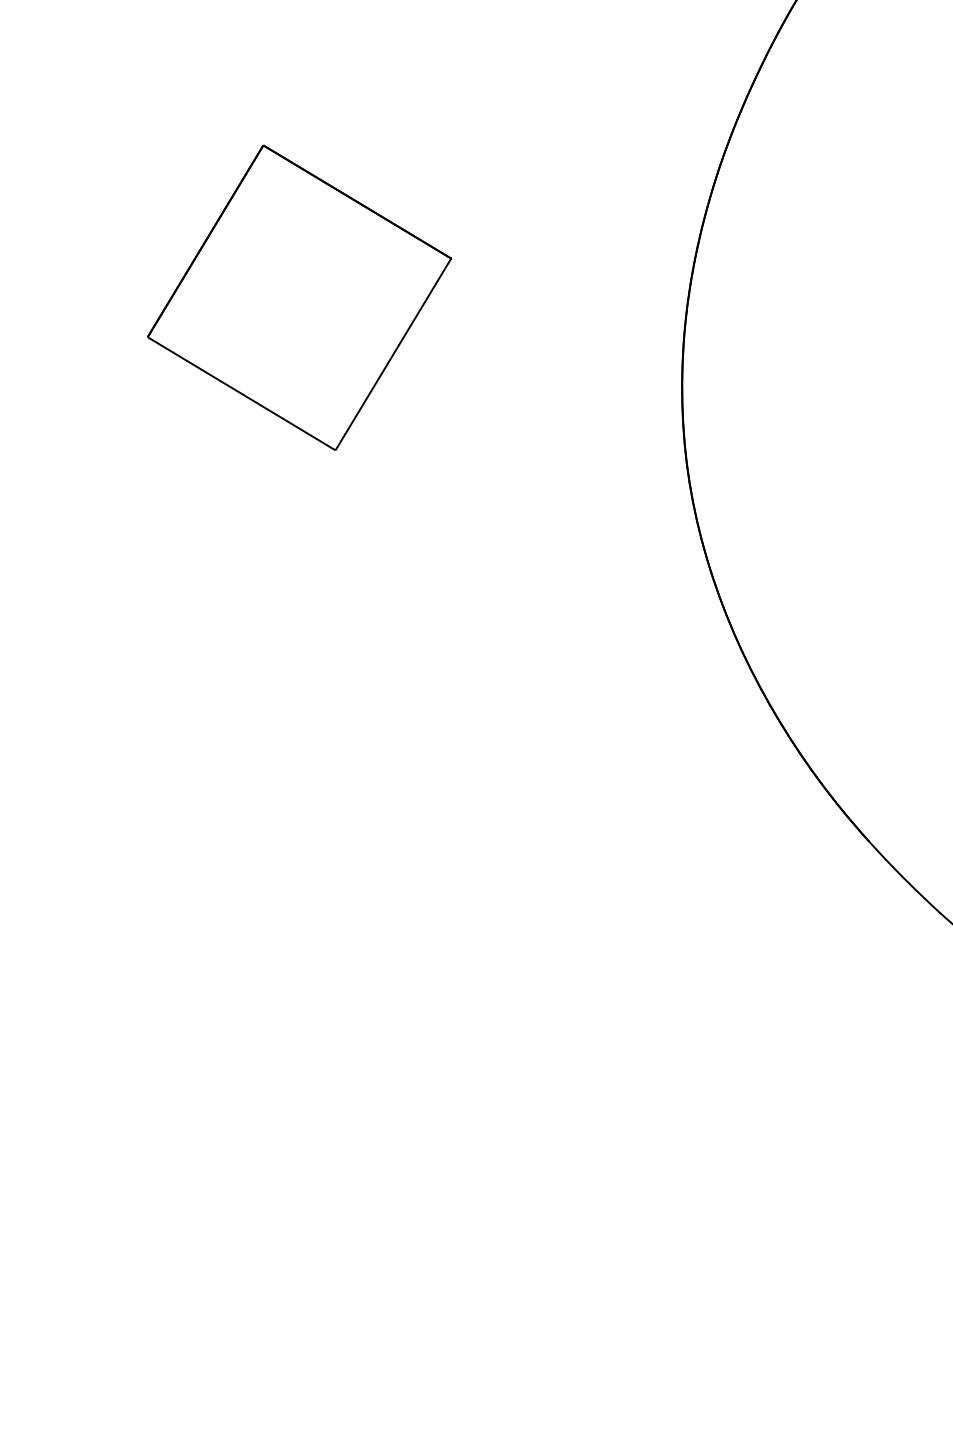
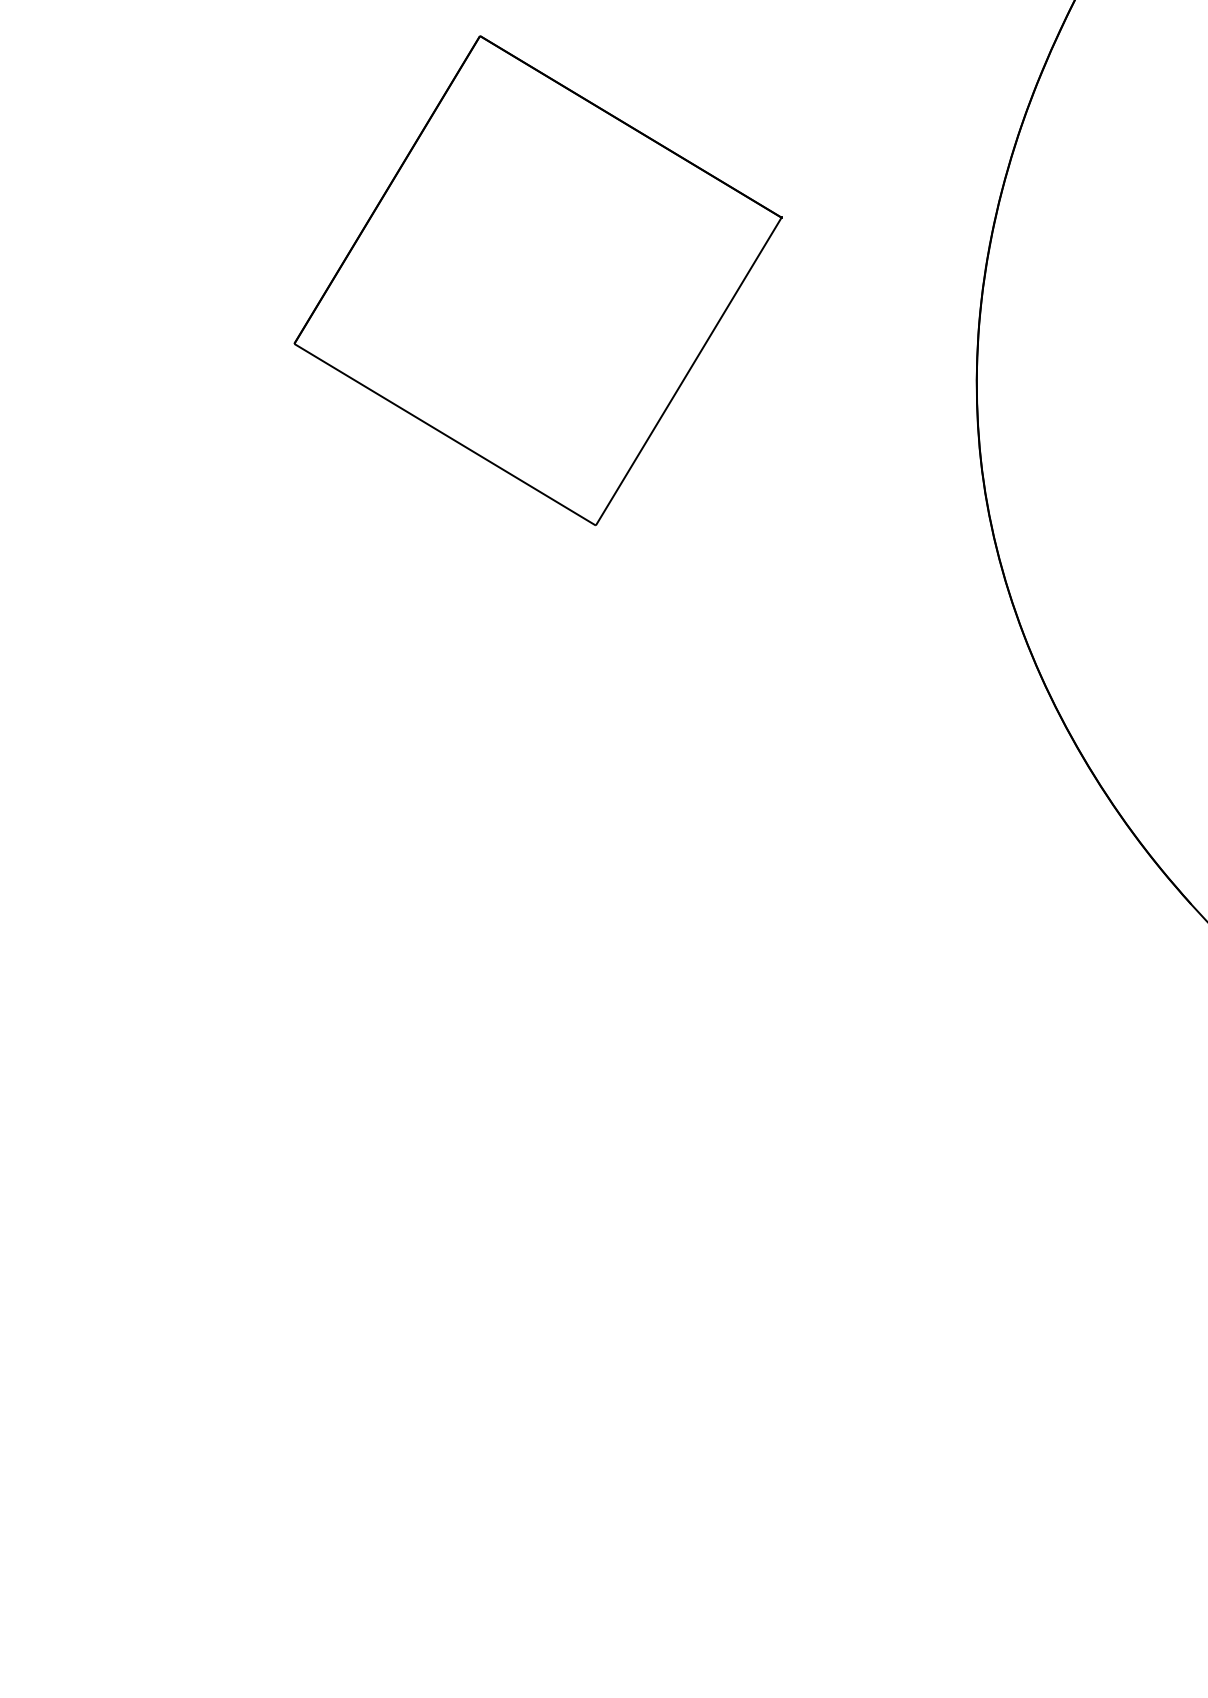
part: (299, 297) -> (537, 280), size x1.4

